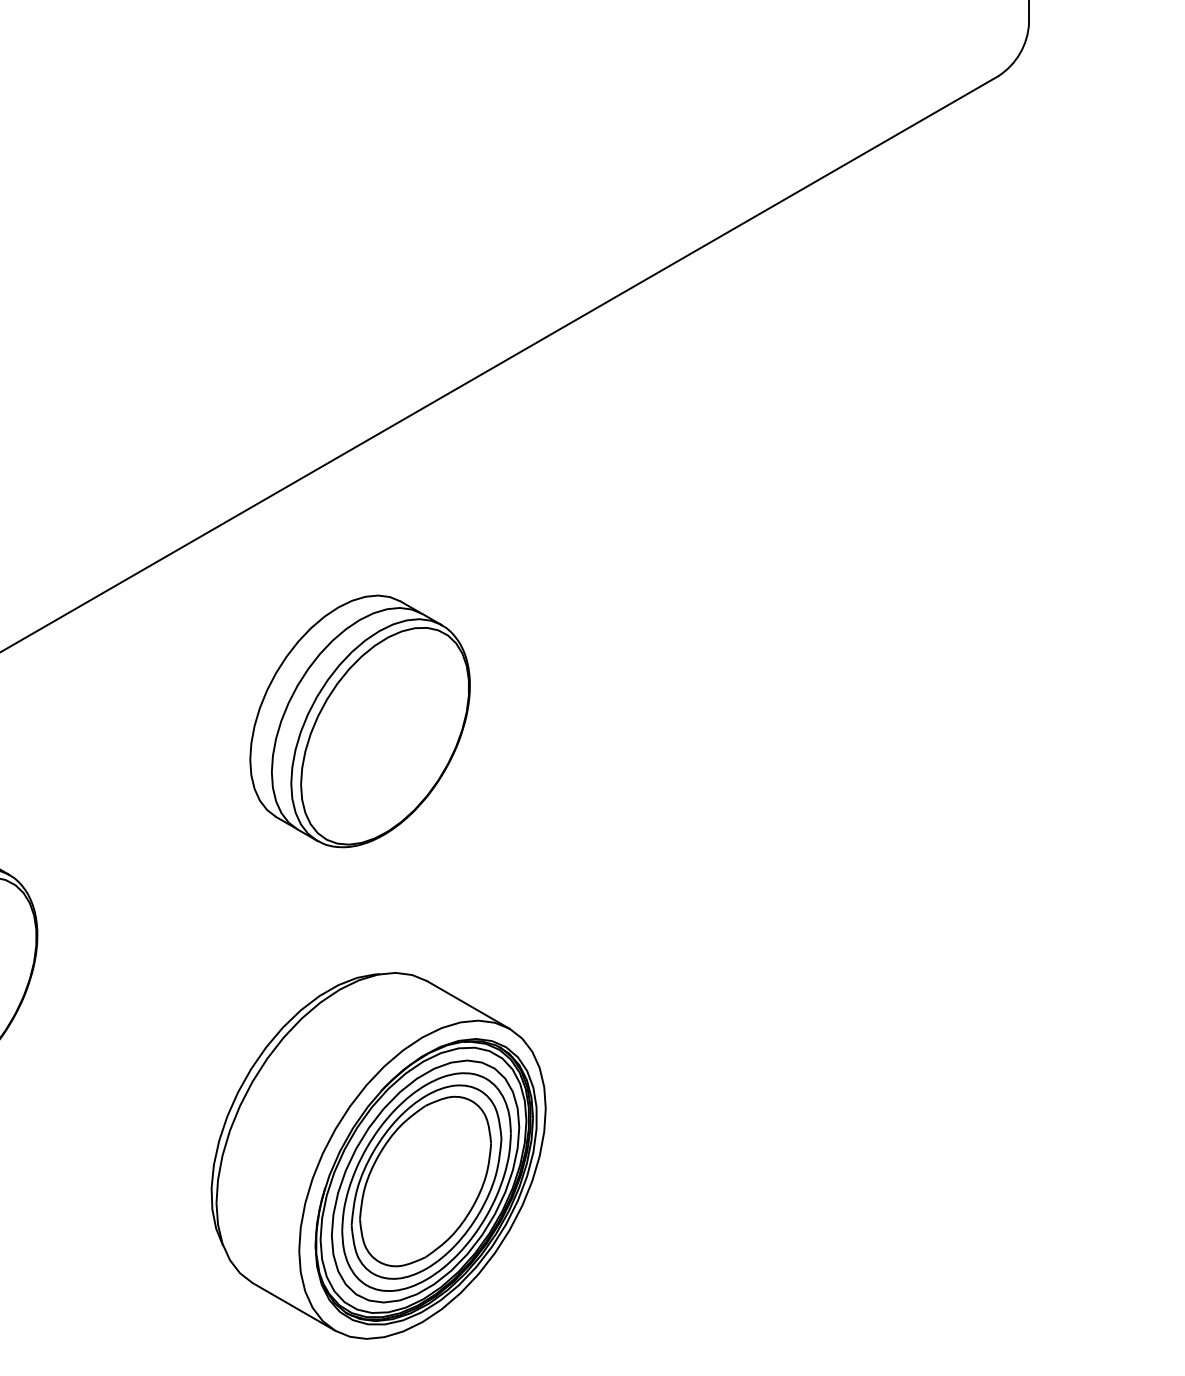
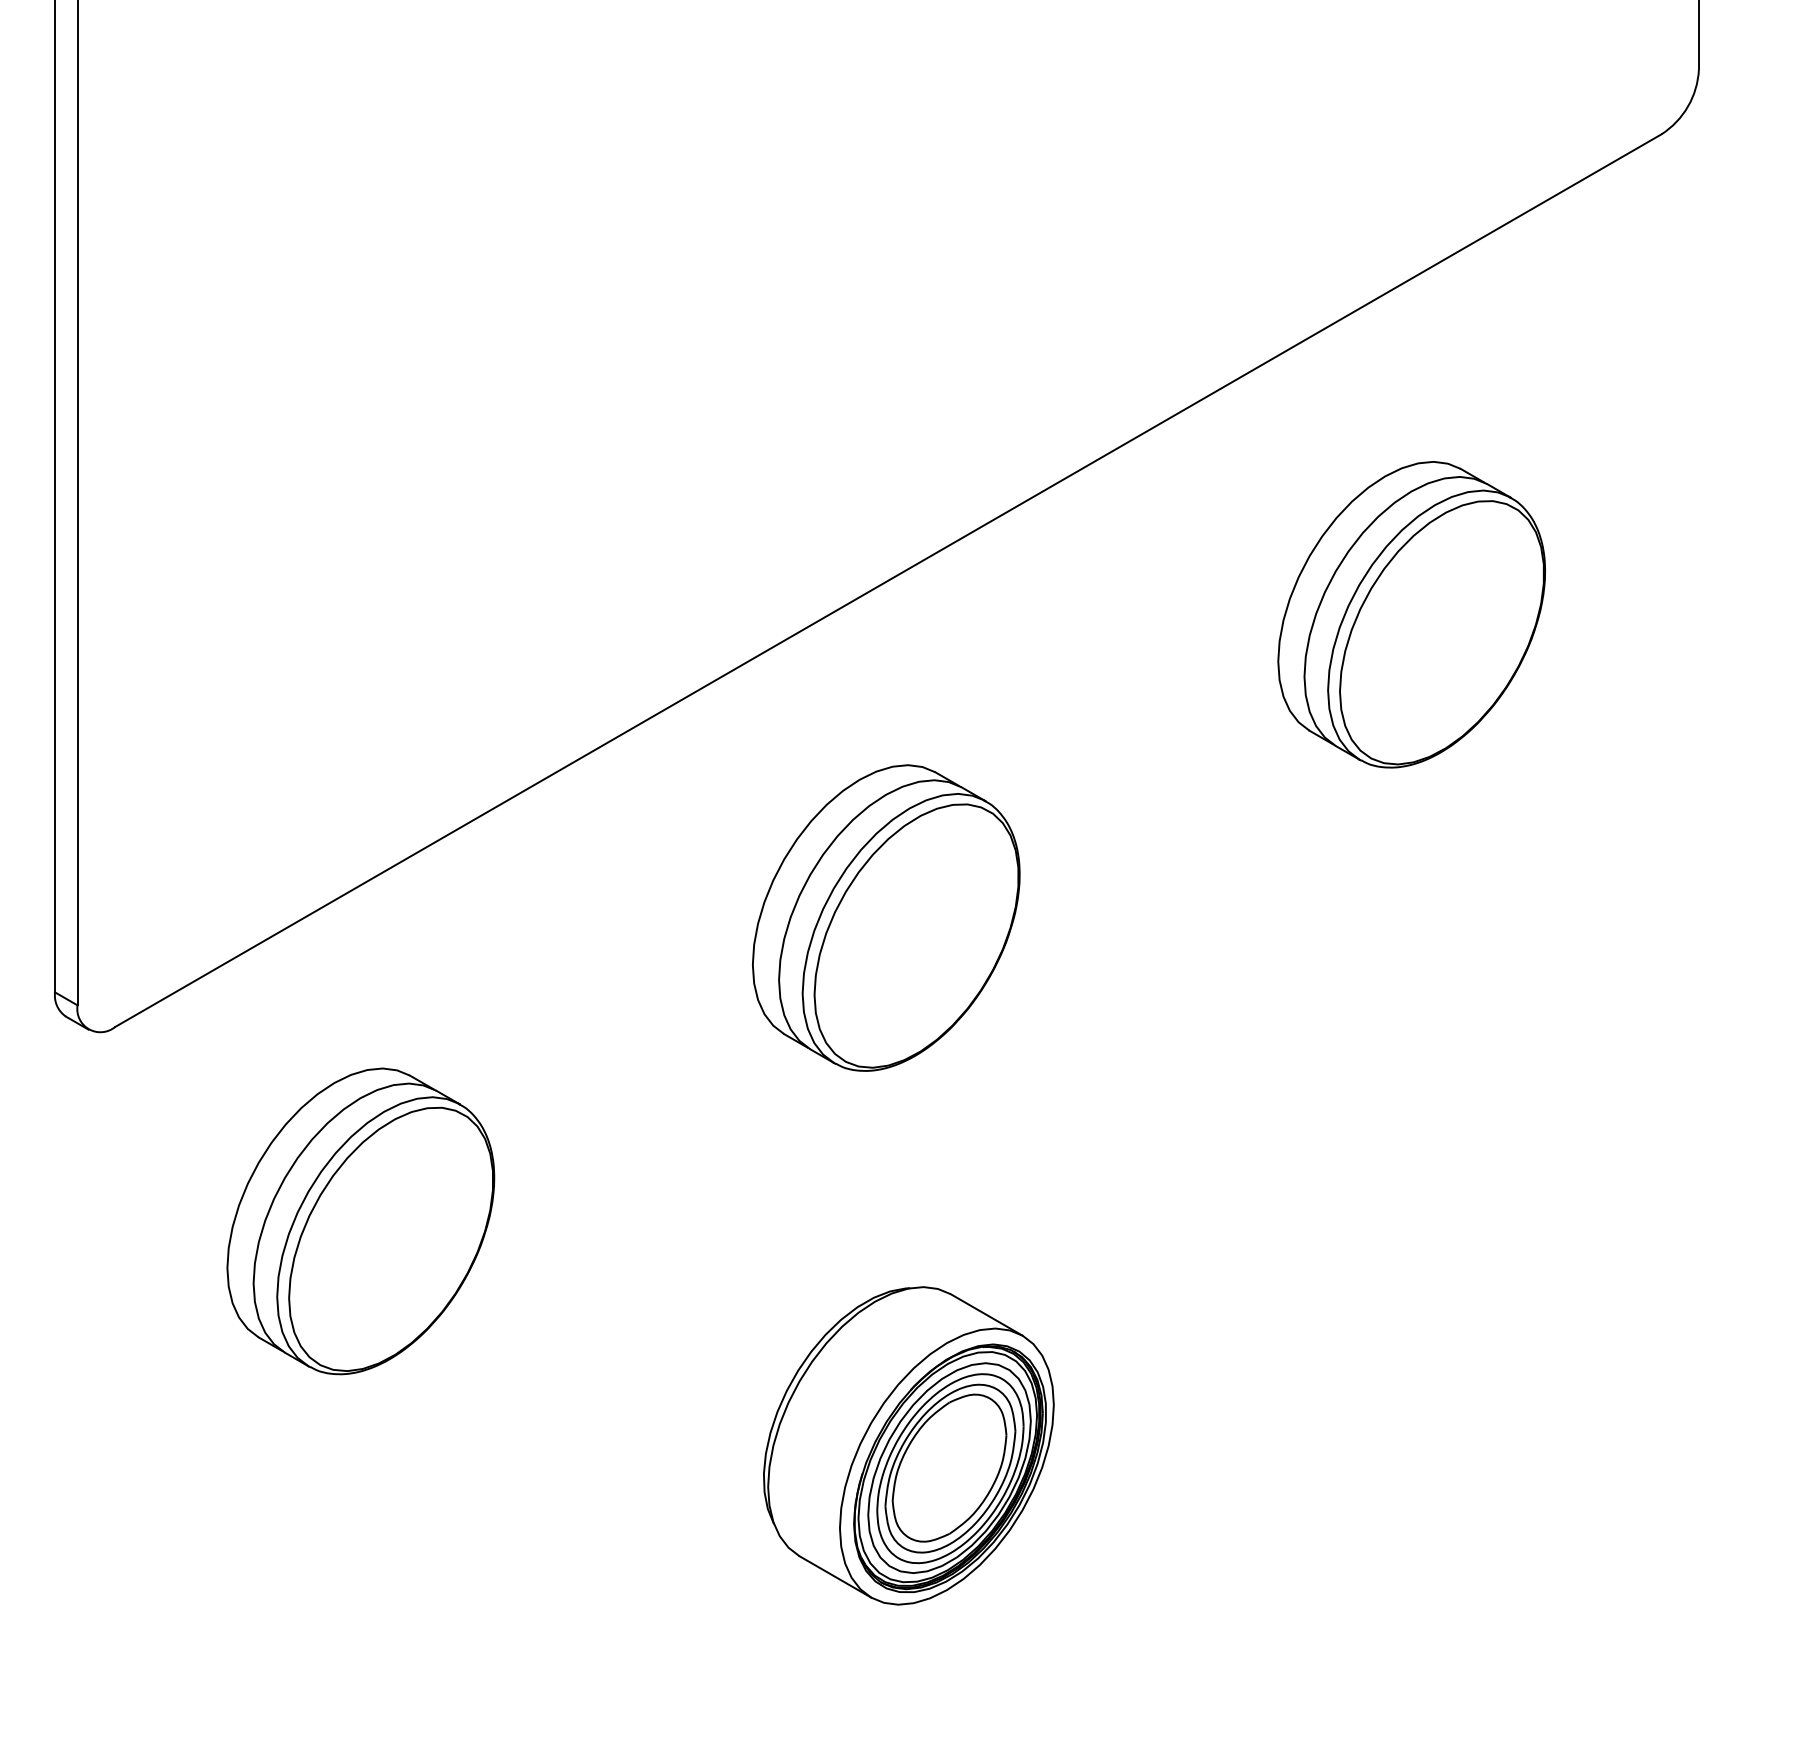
part: (792, 471) -> (1411, 614), added
part: (378, 1155) -> (908, 1445), size x0.71

